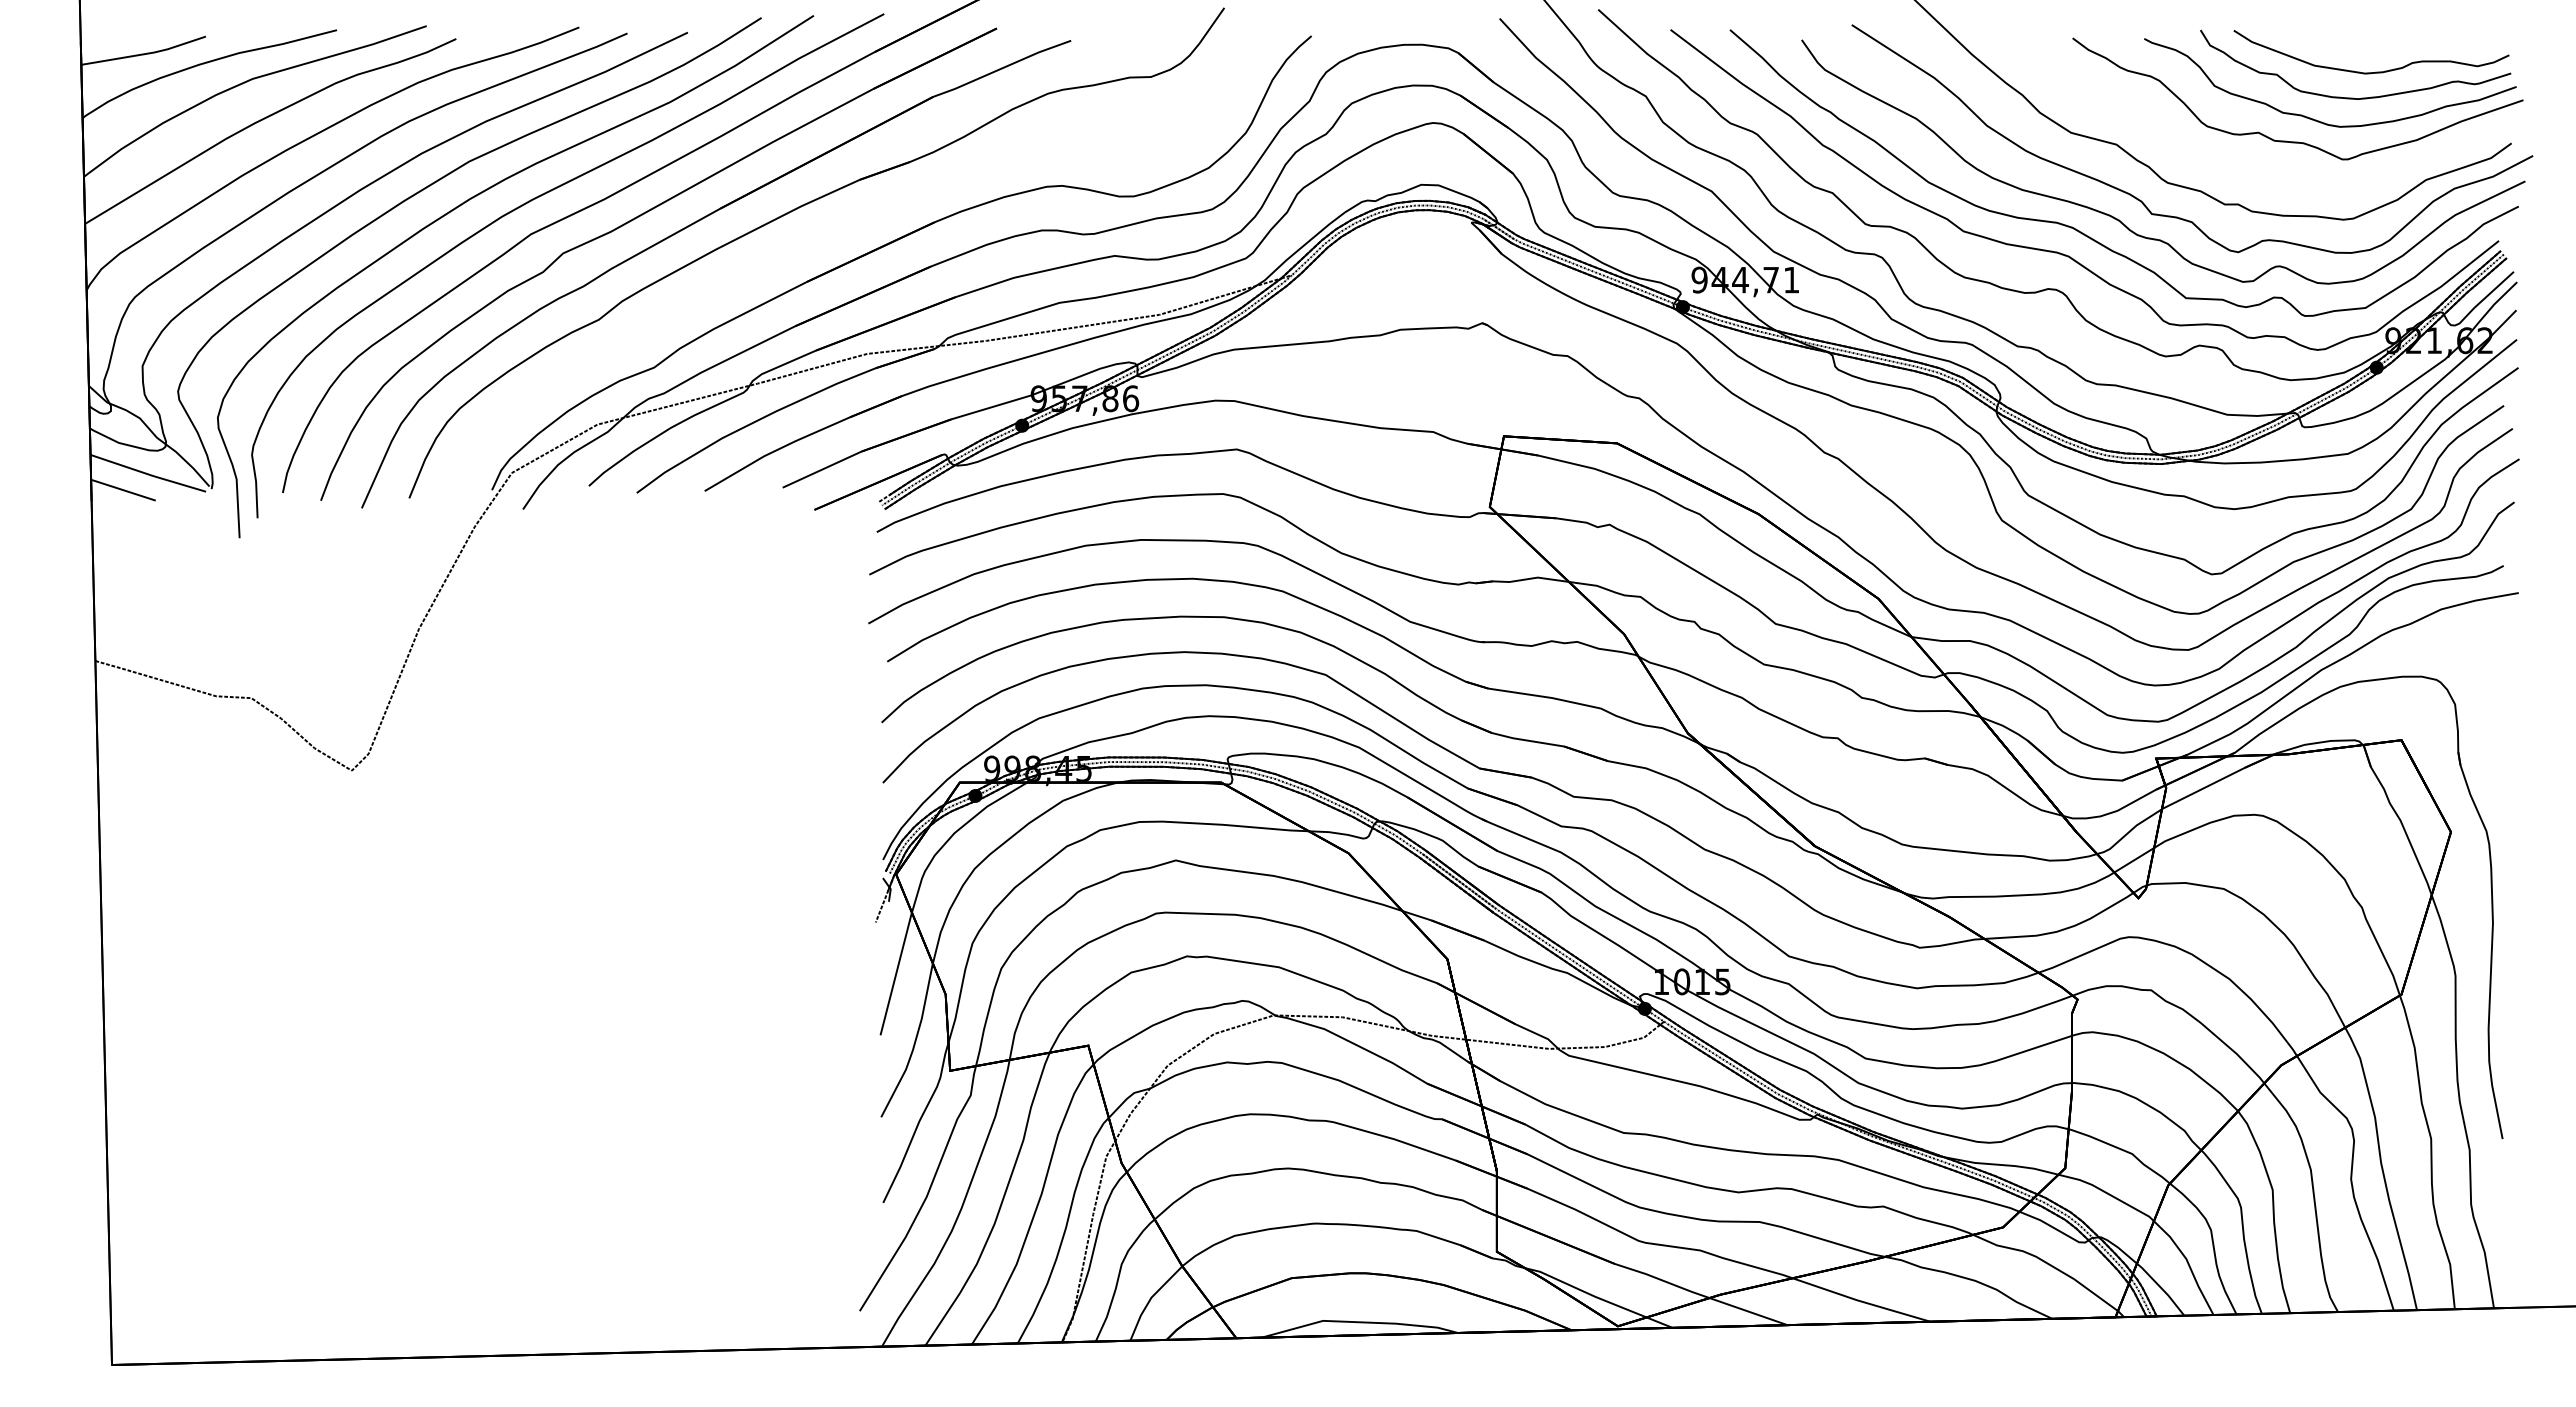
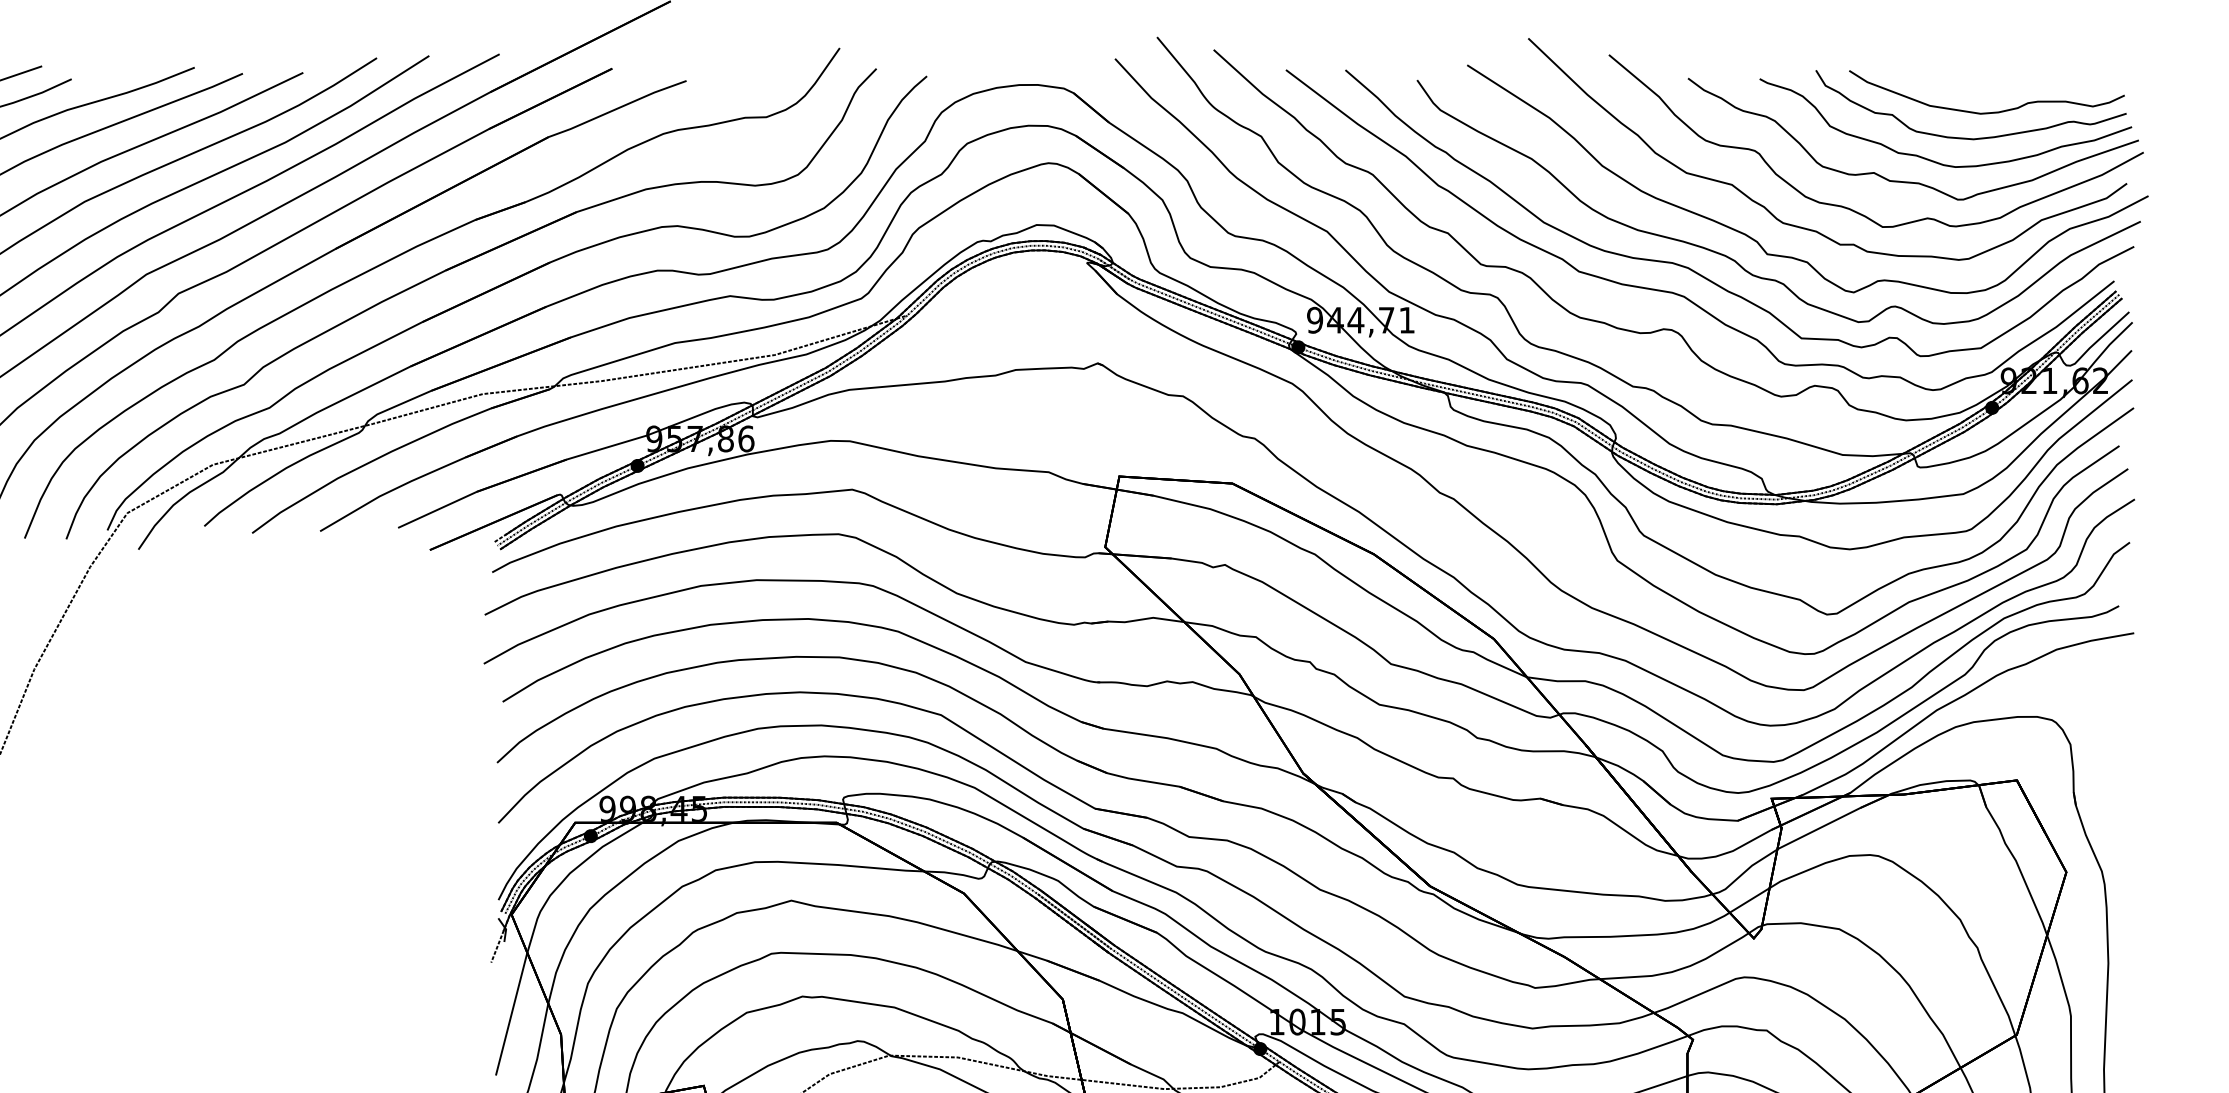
curve: (2233, 167) -> (1848, 207), added
part: (837, 228) -> (452, 268), added

